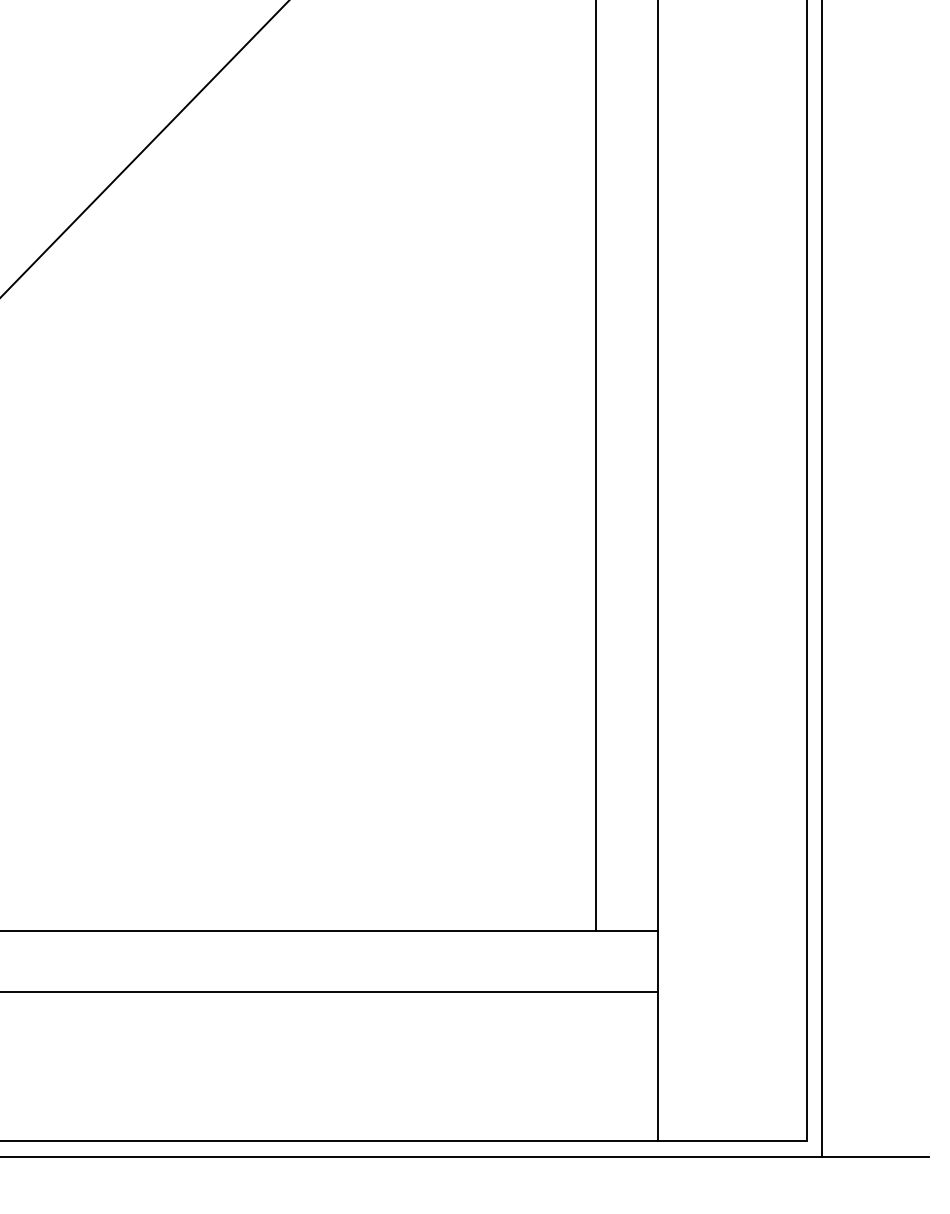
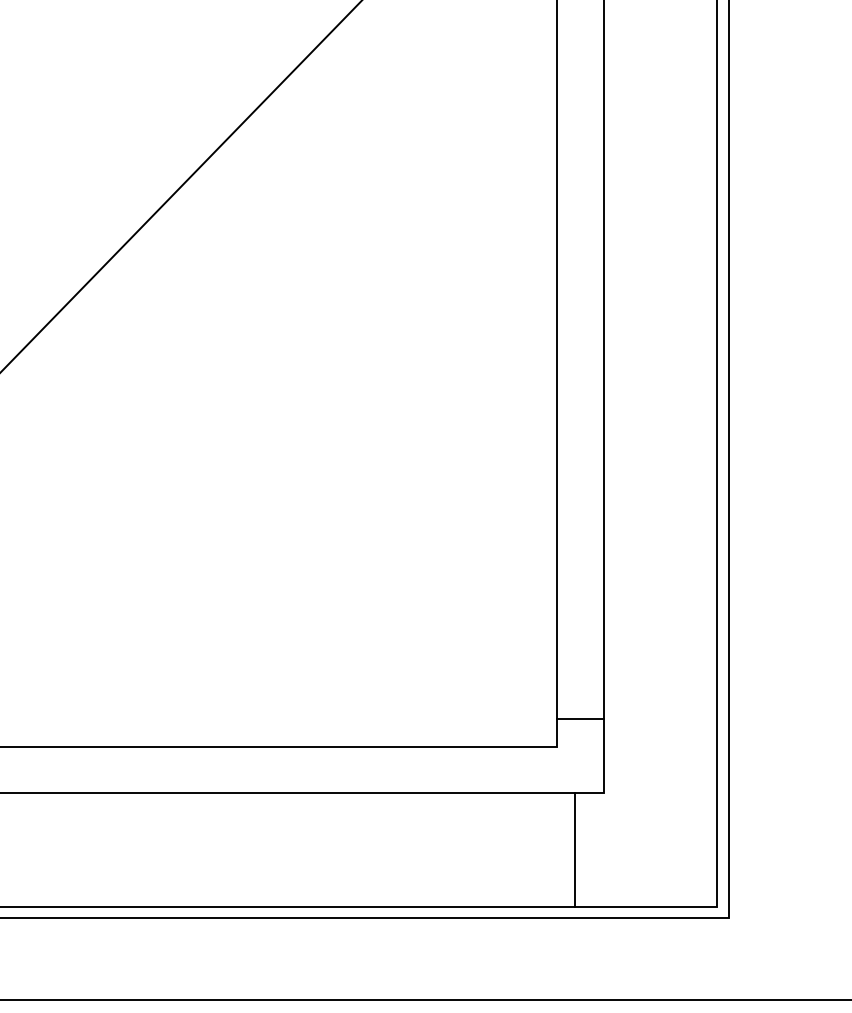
line: (626, 930) -> (580, 718), moved
line: (657, 1066) -> (574, 849), moved
line: (875, 1156) -> (769, 918), removed

